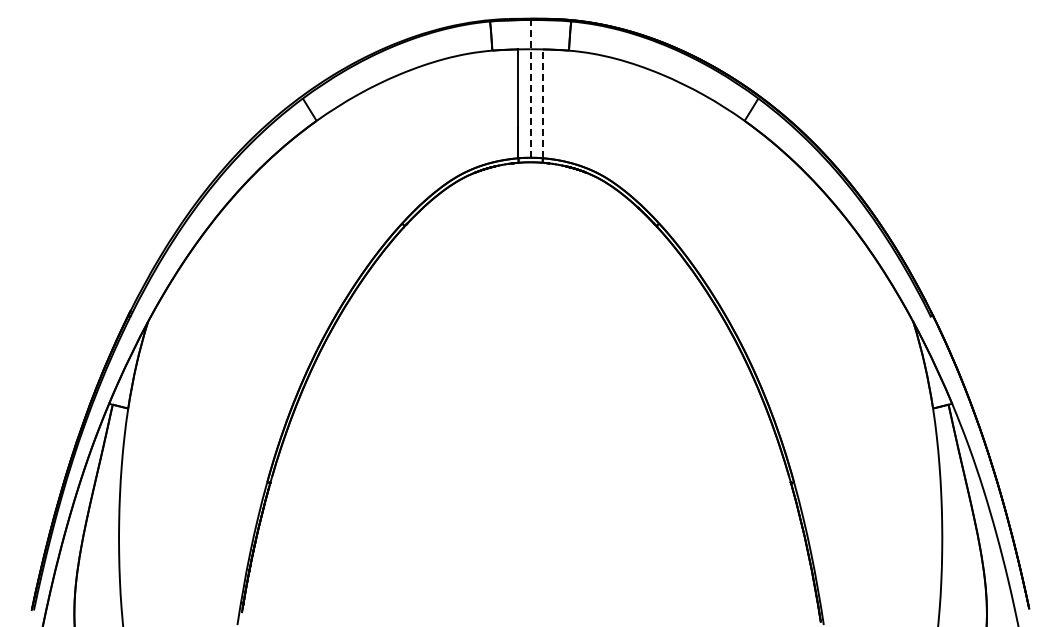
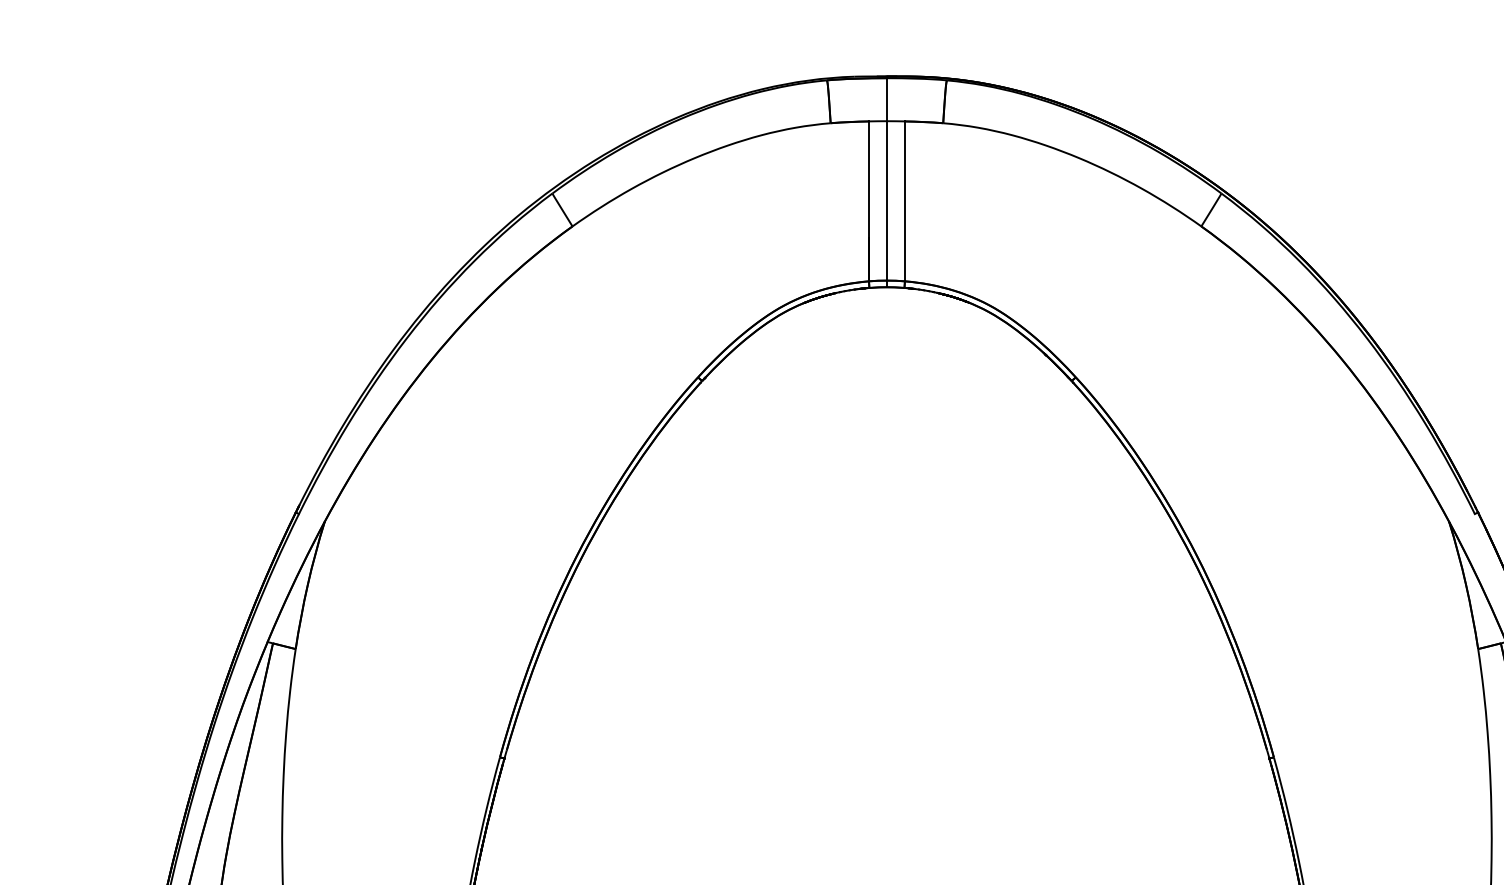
line: (530, 90) -> (886, 181), dashed -> solid
line: (542, 103) -> (904, 200), dashed -> solid

